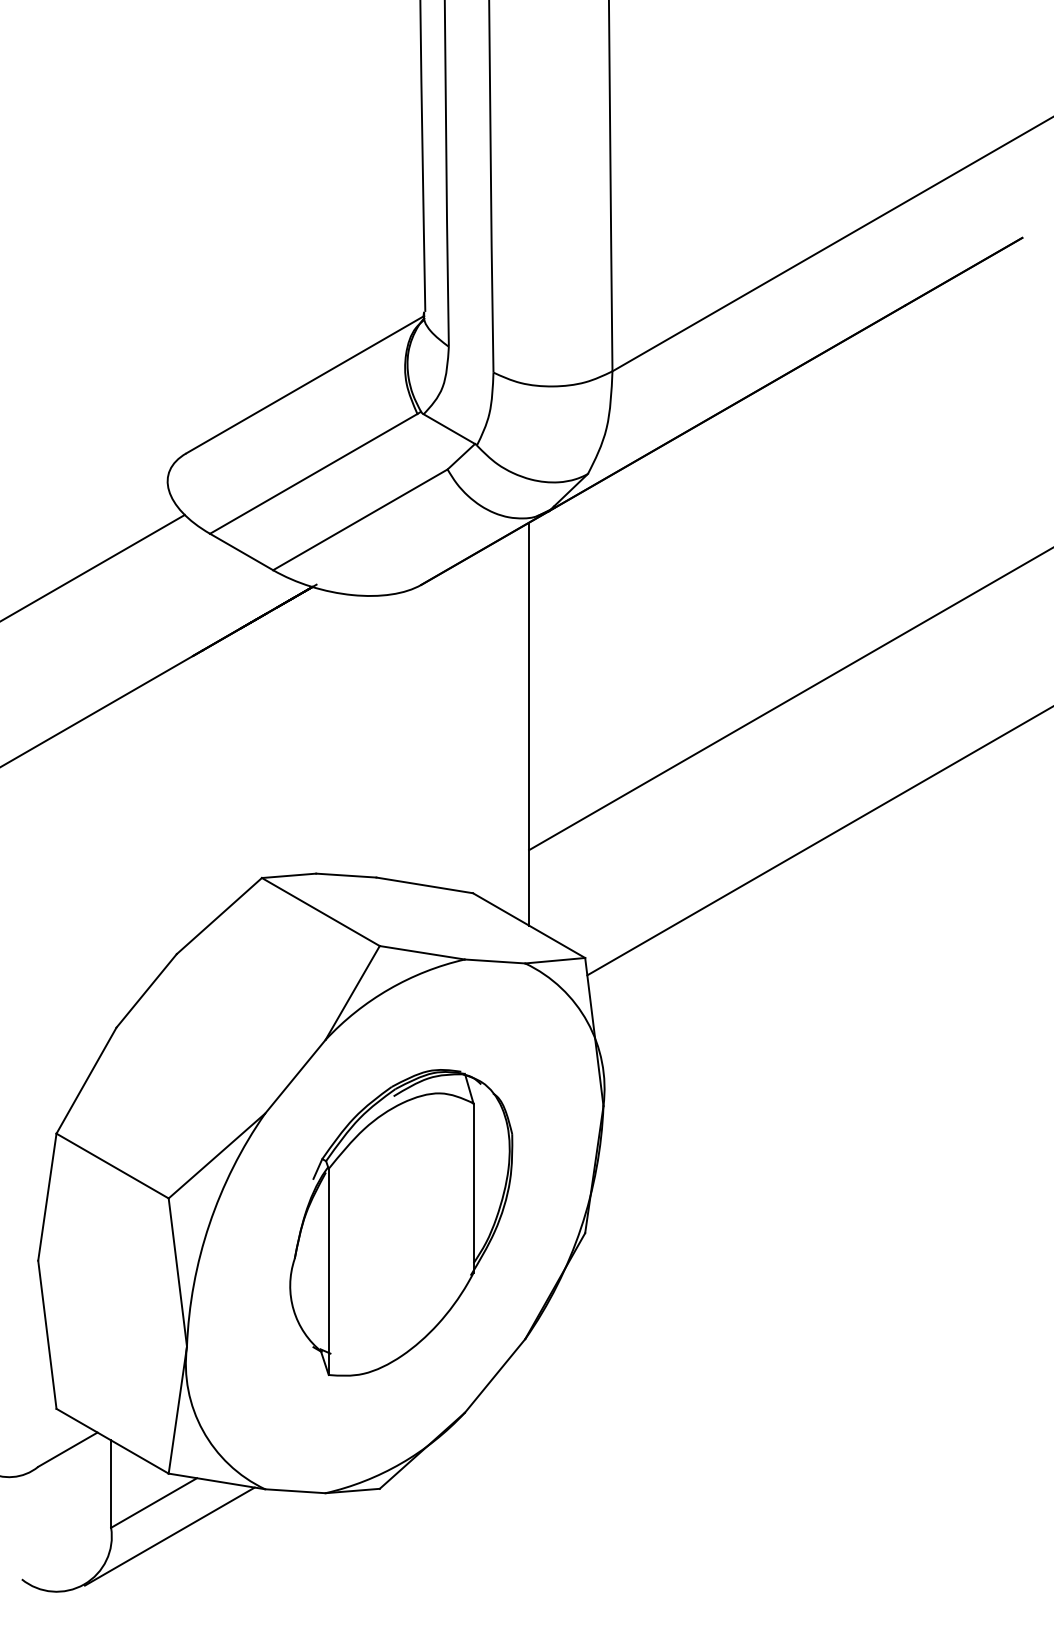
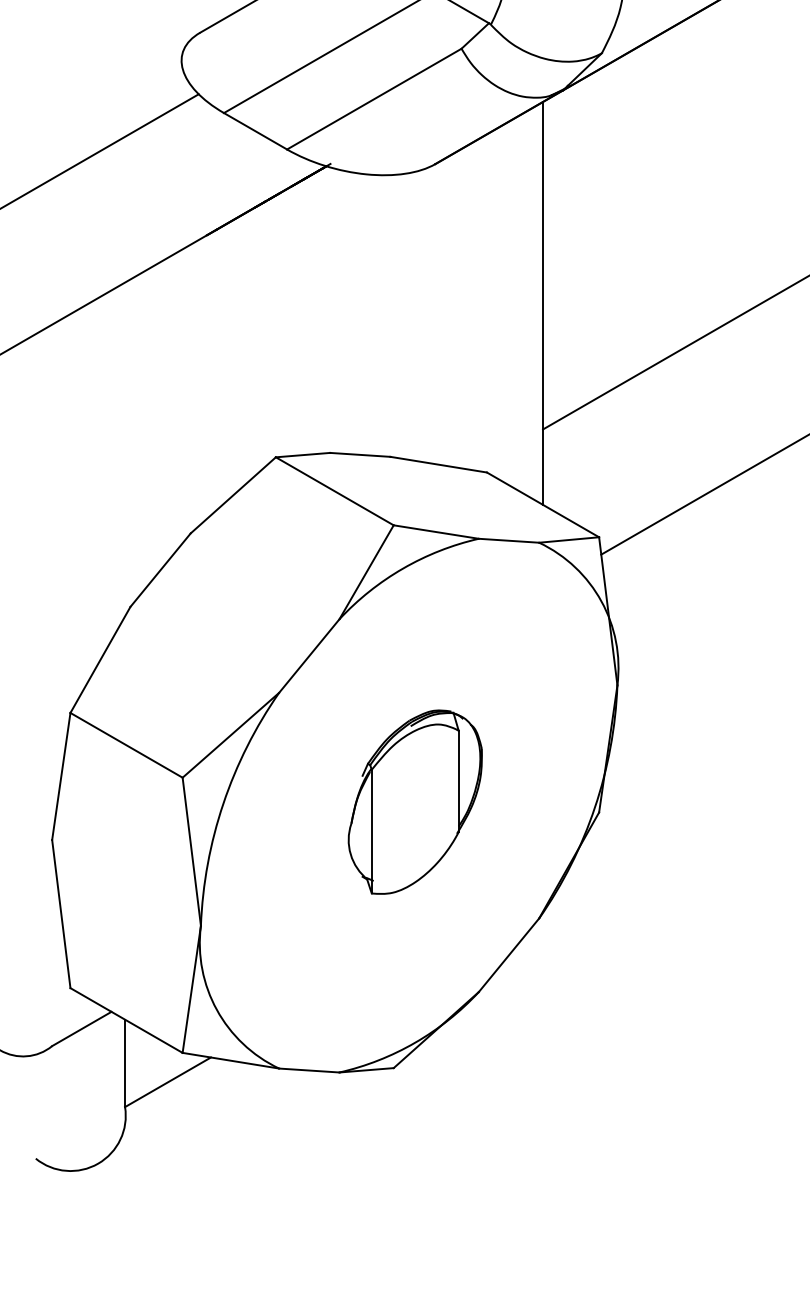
part: (401, 1222) -> (415, 801), size x0.6
line: (169, 1536) -> (183, 1115), removed

